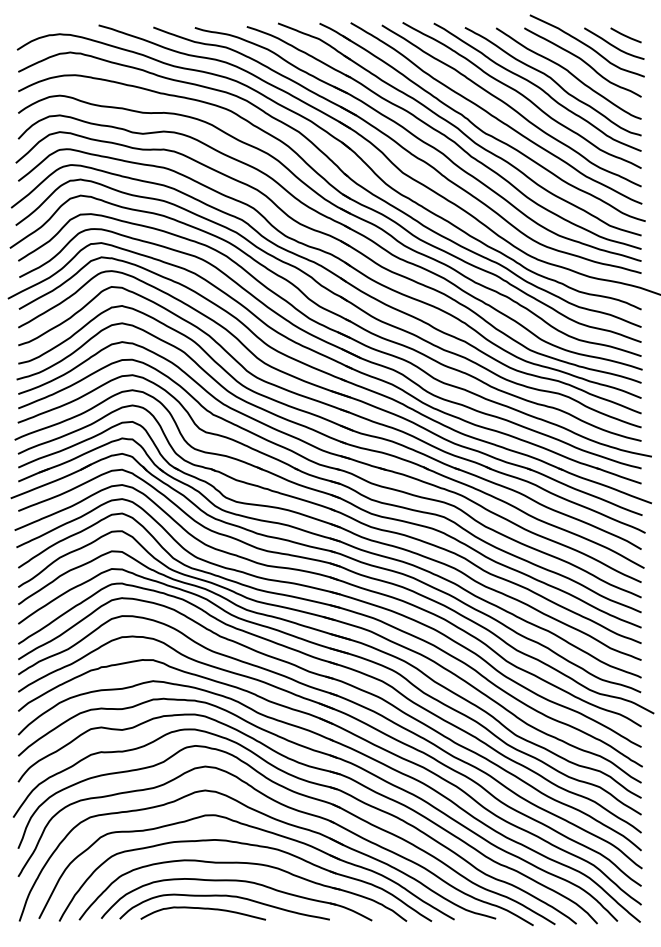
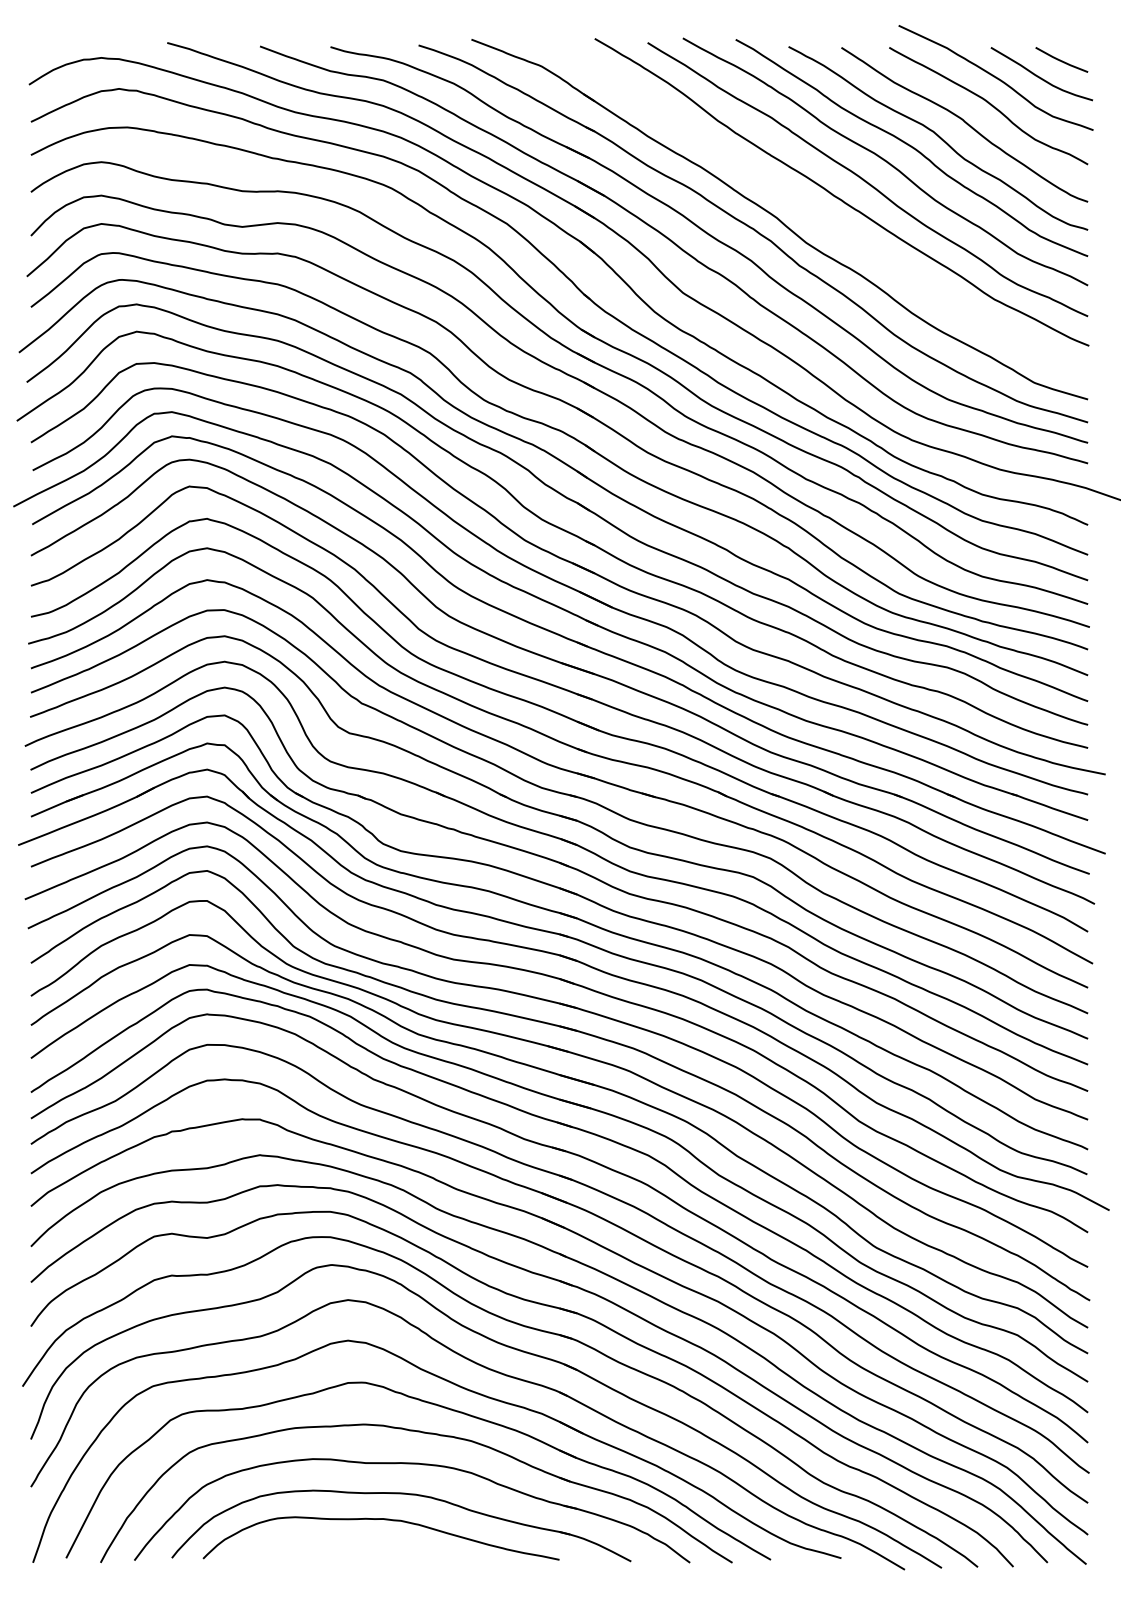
part: (480, 128) -> (814, 217), removed
curve: (202, 909) -> (343, 1542), removed

